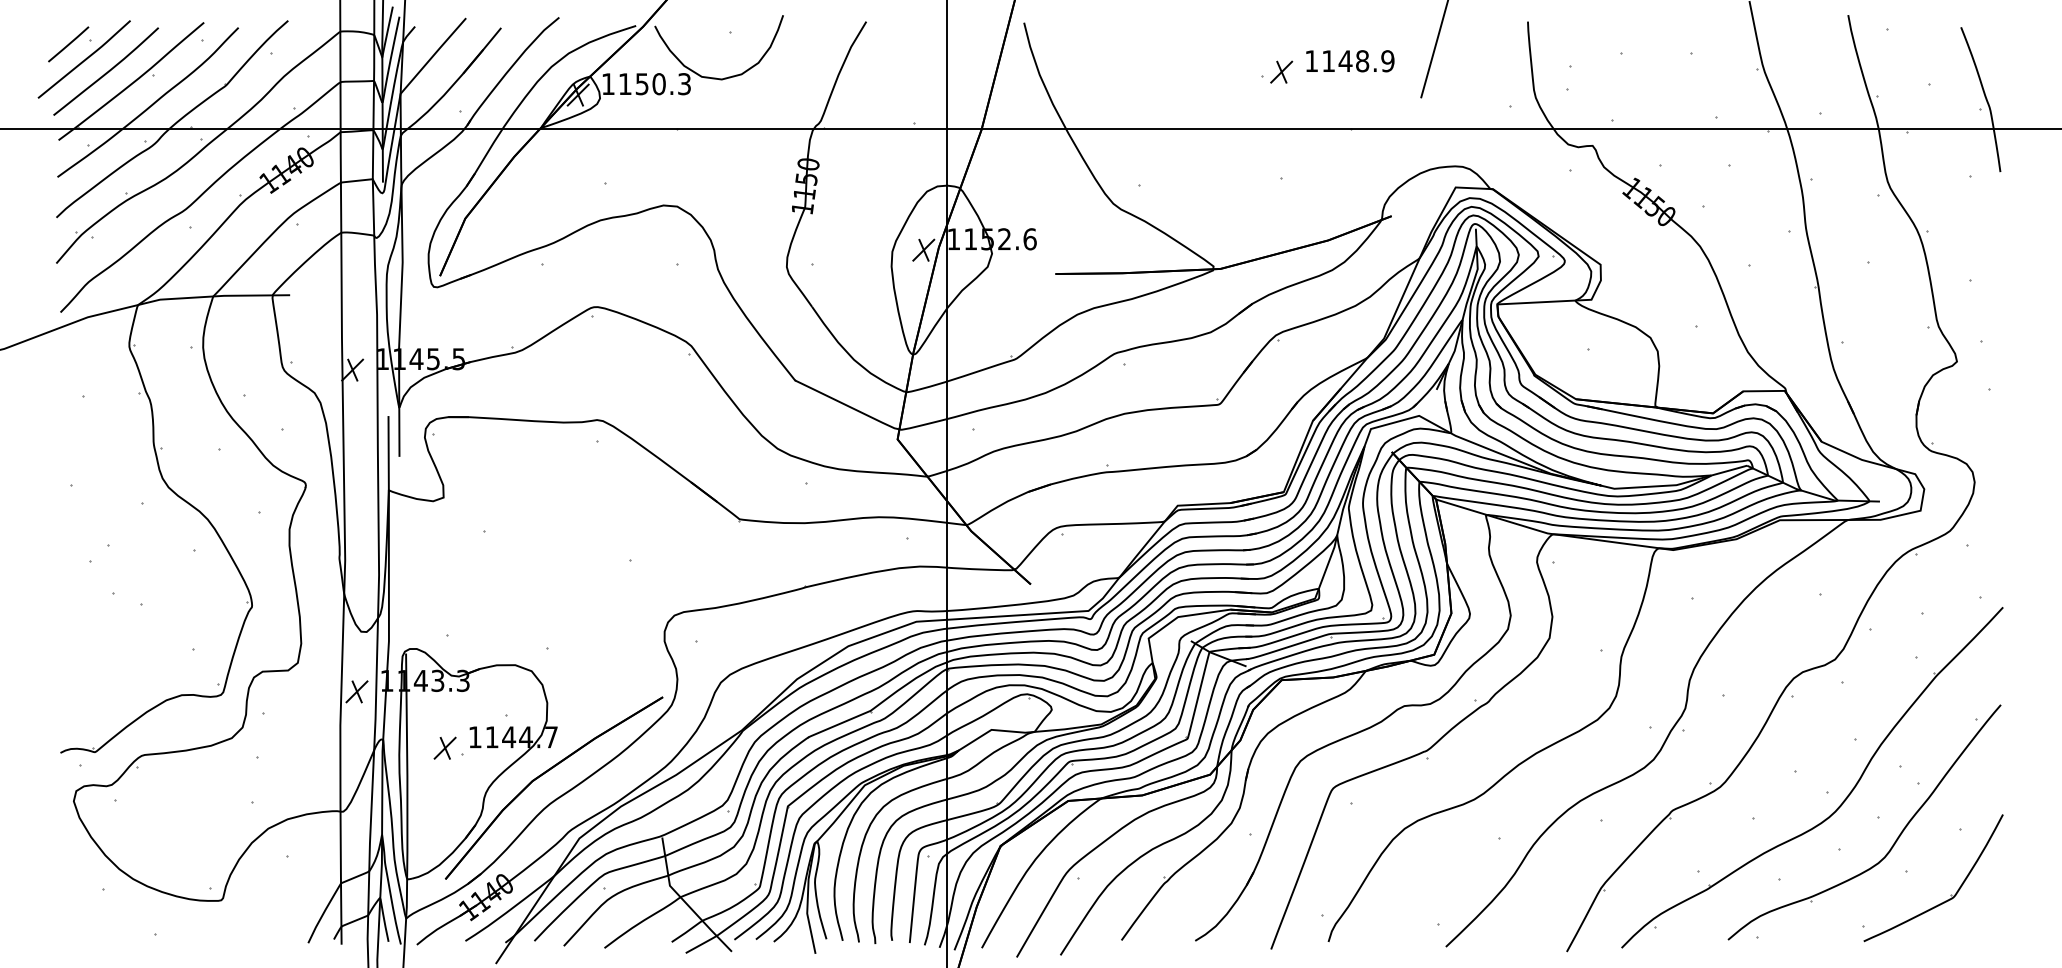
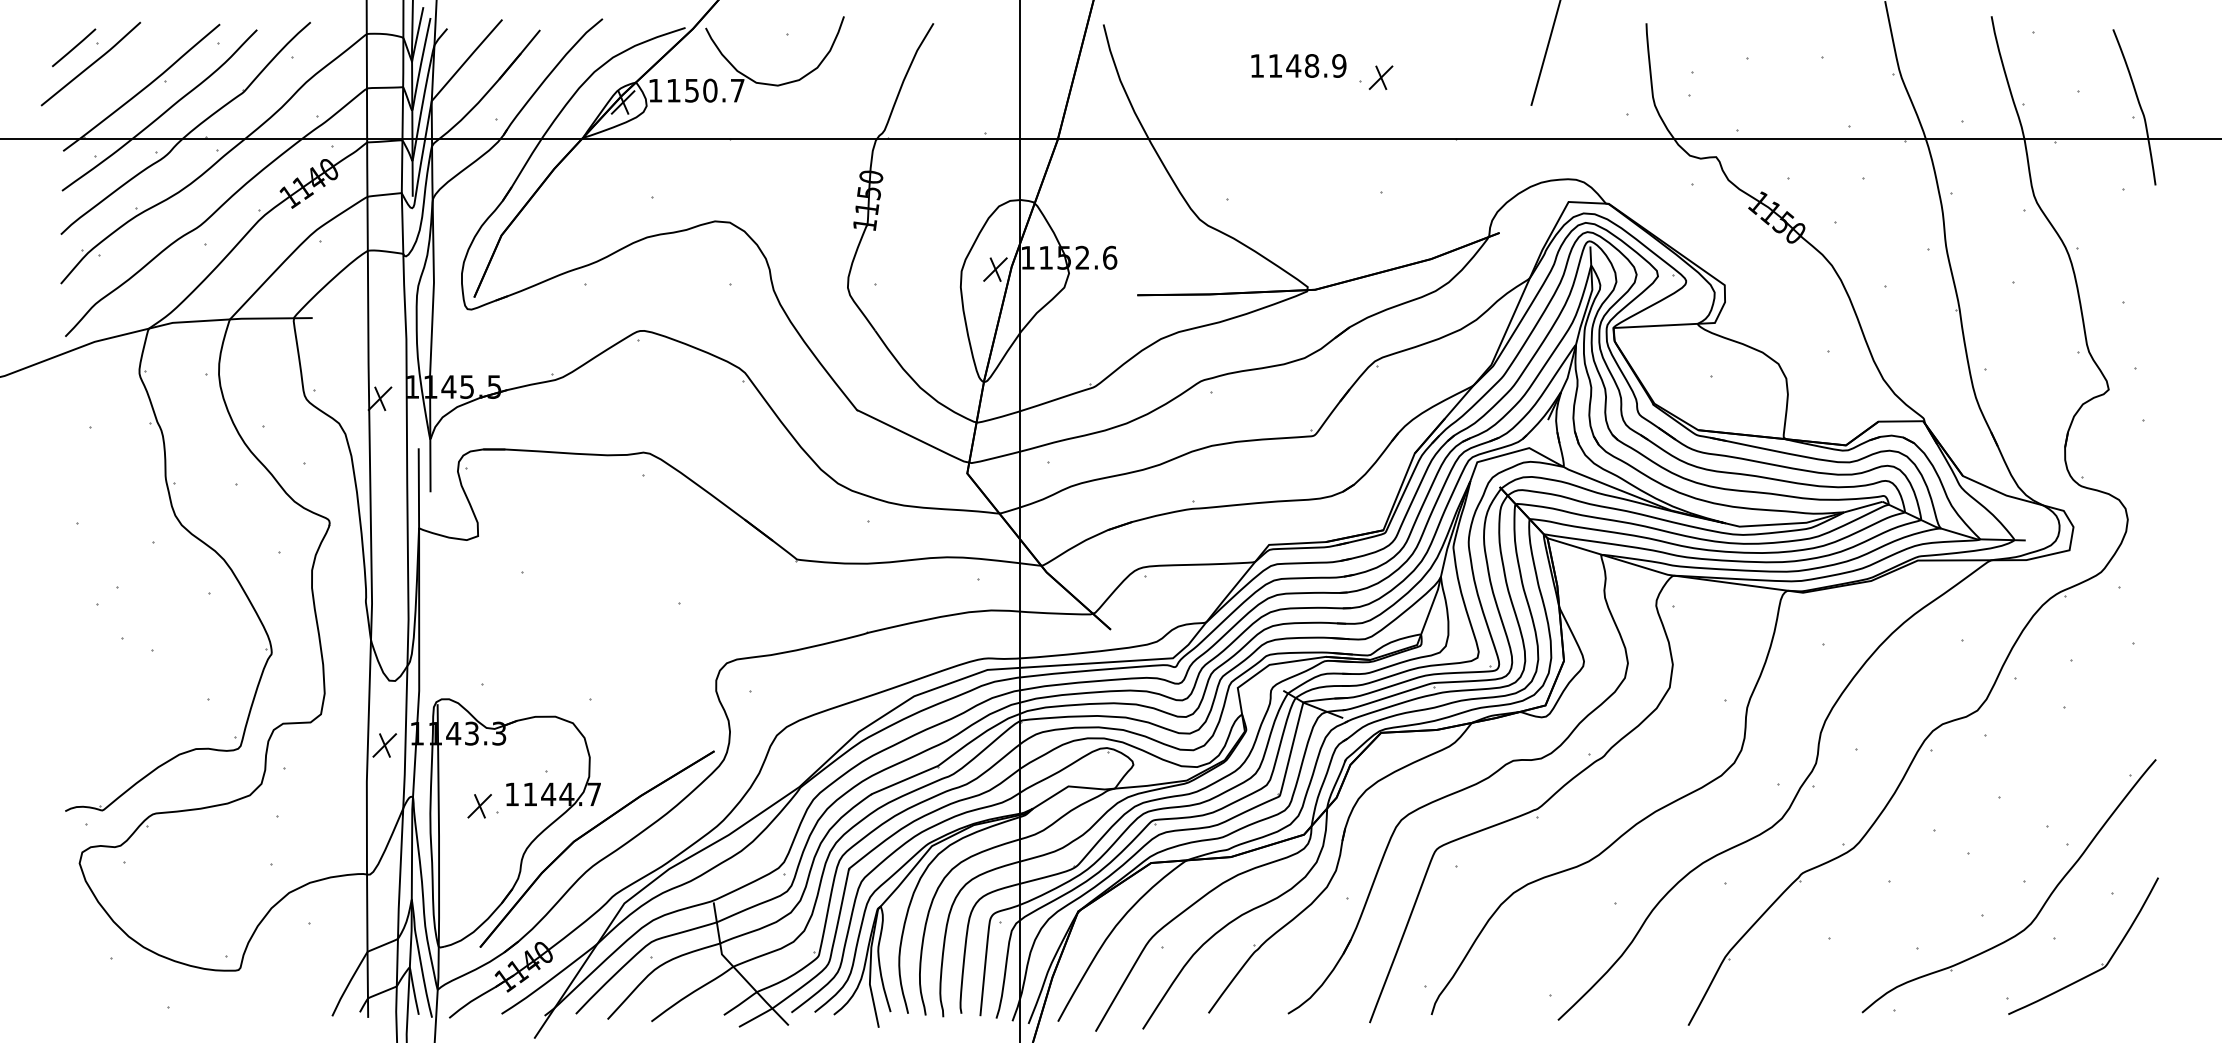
text: (1350, 61) -> (1299, 66), moved
curve: (105, 72) -> (113, 78), removed
text: (684, 84) -> (737, 91), 1150.3 -> 1150.7
part: (1842, 801) -> (1985, 863), removed

